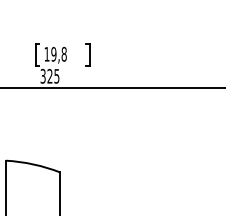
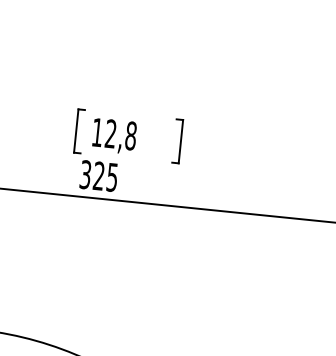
text: (53, 54) -> (110, 134), 19,8 -> 12,8

